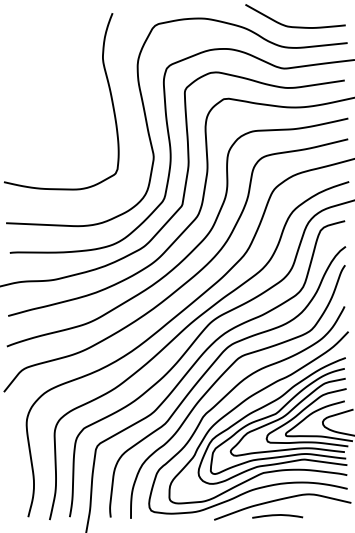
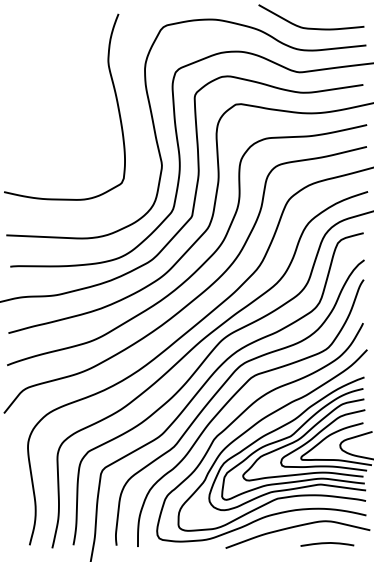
curve: (277, 515) -> (327, 543), moved

